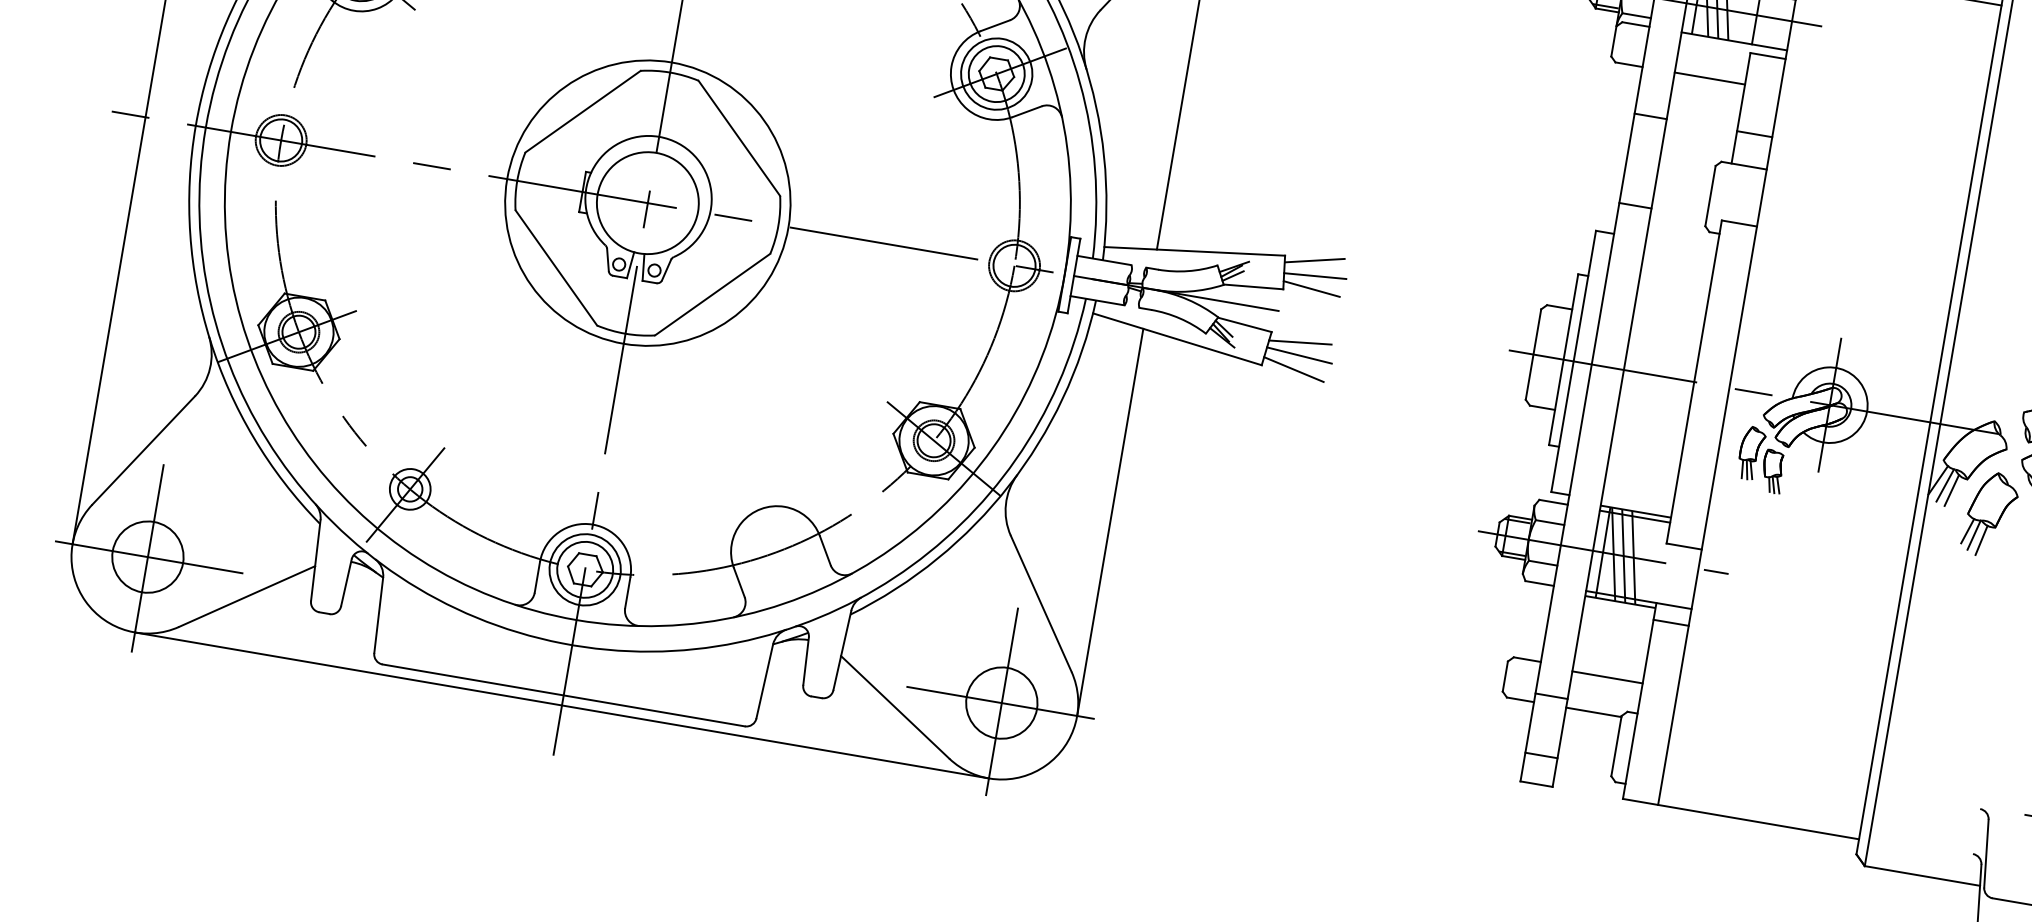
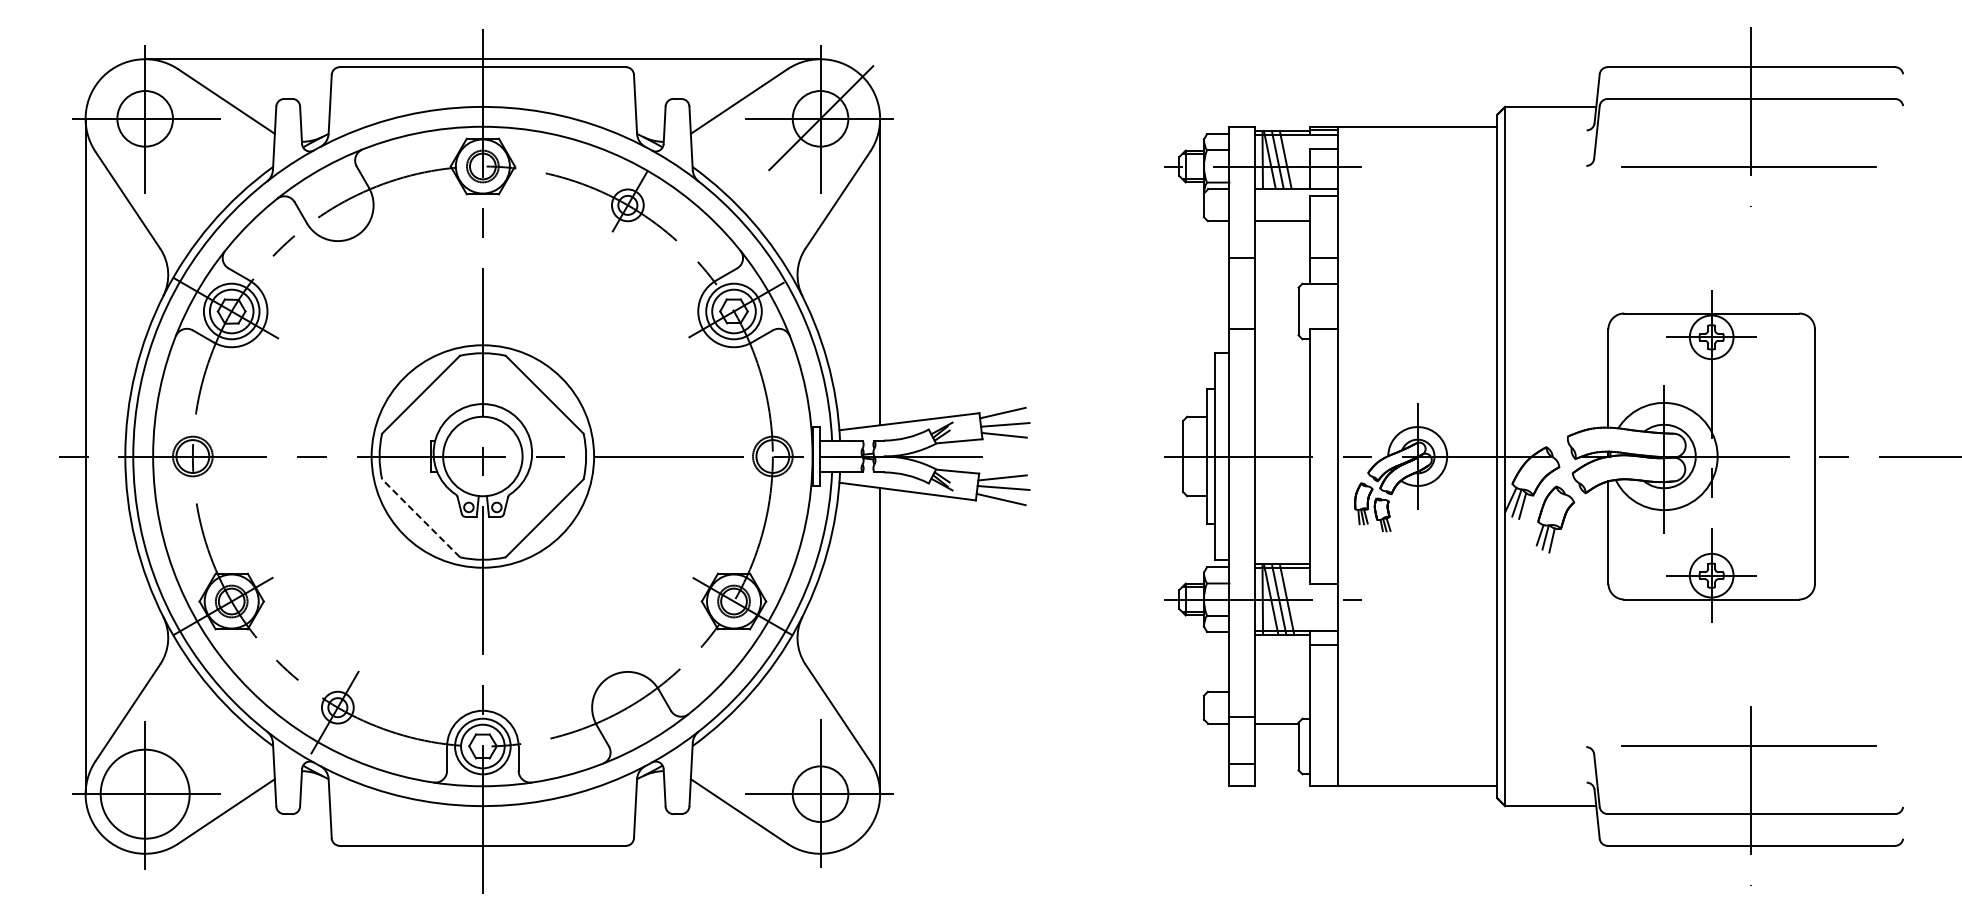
line: (555, 266) -> (420, 517), solid -> dashed
circle: (148, 557) -> (145, 794), size x1.6
line: (1607, 676) -> (1282, 694), removed
line: (561, 705) -> (482, 853), removed

